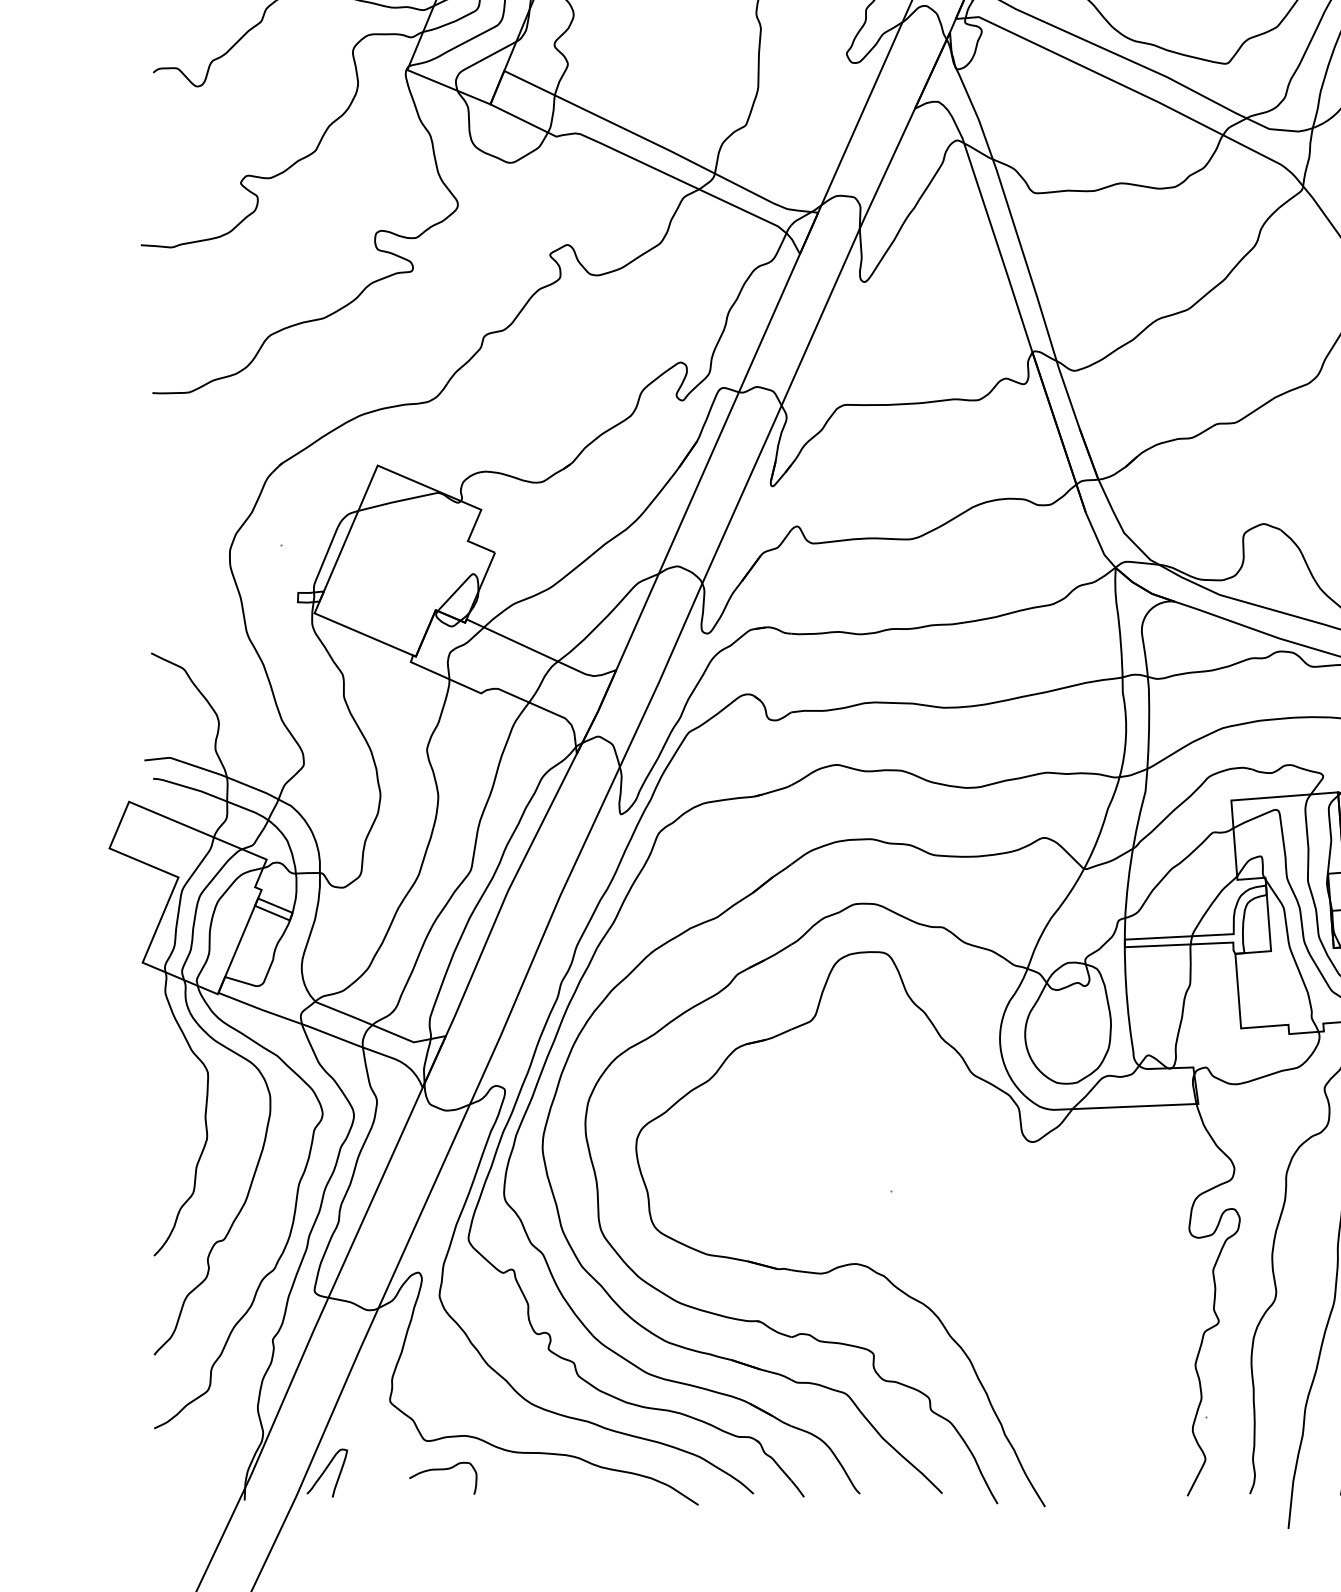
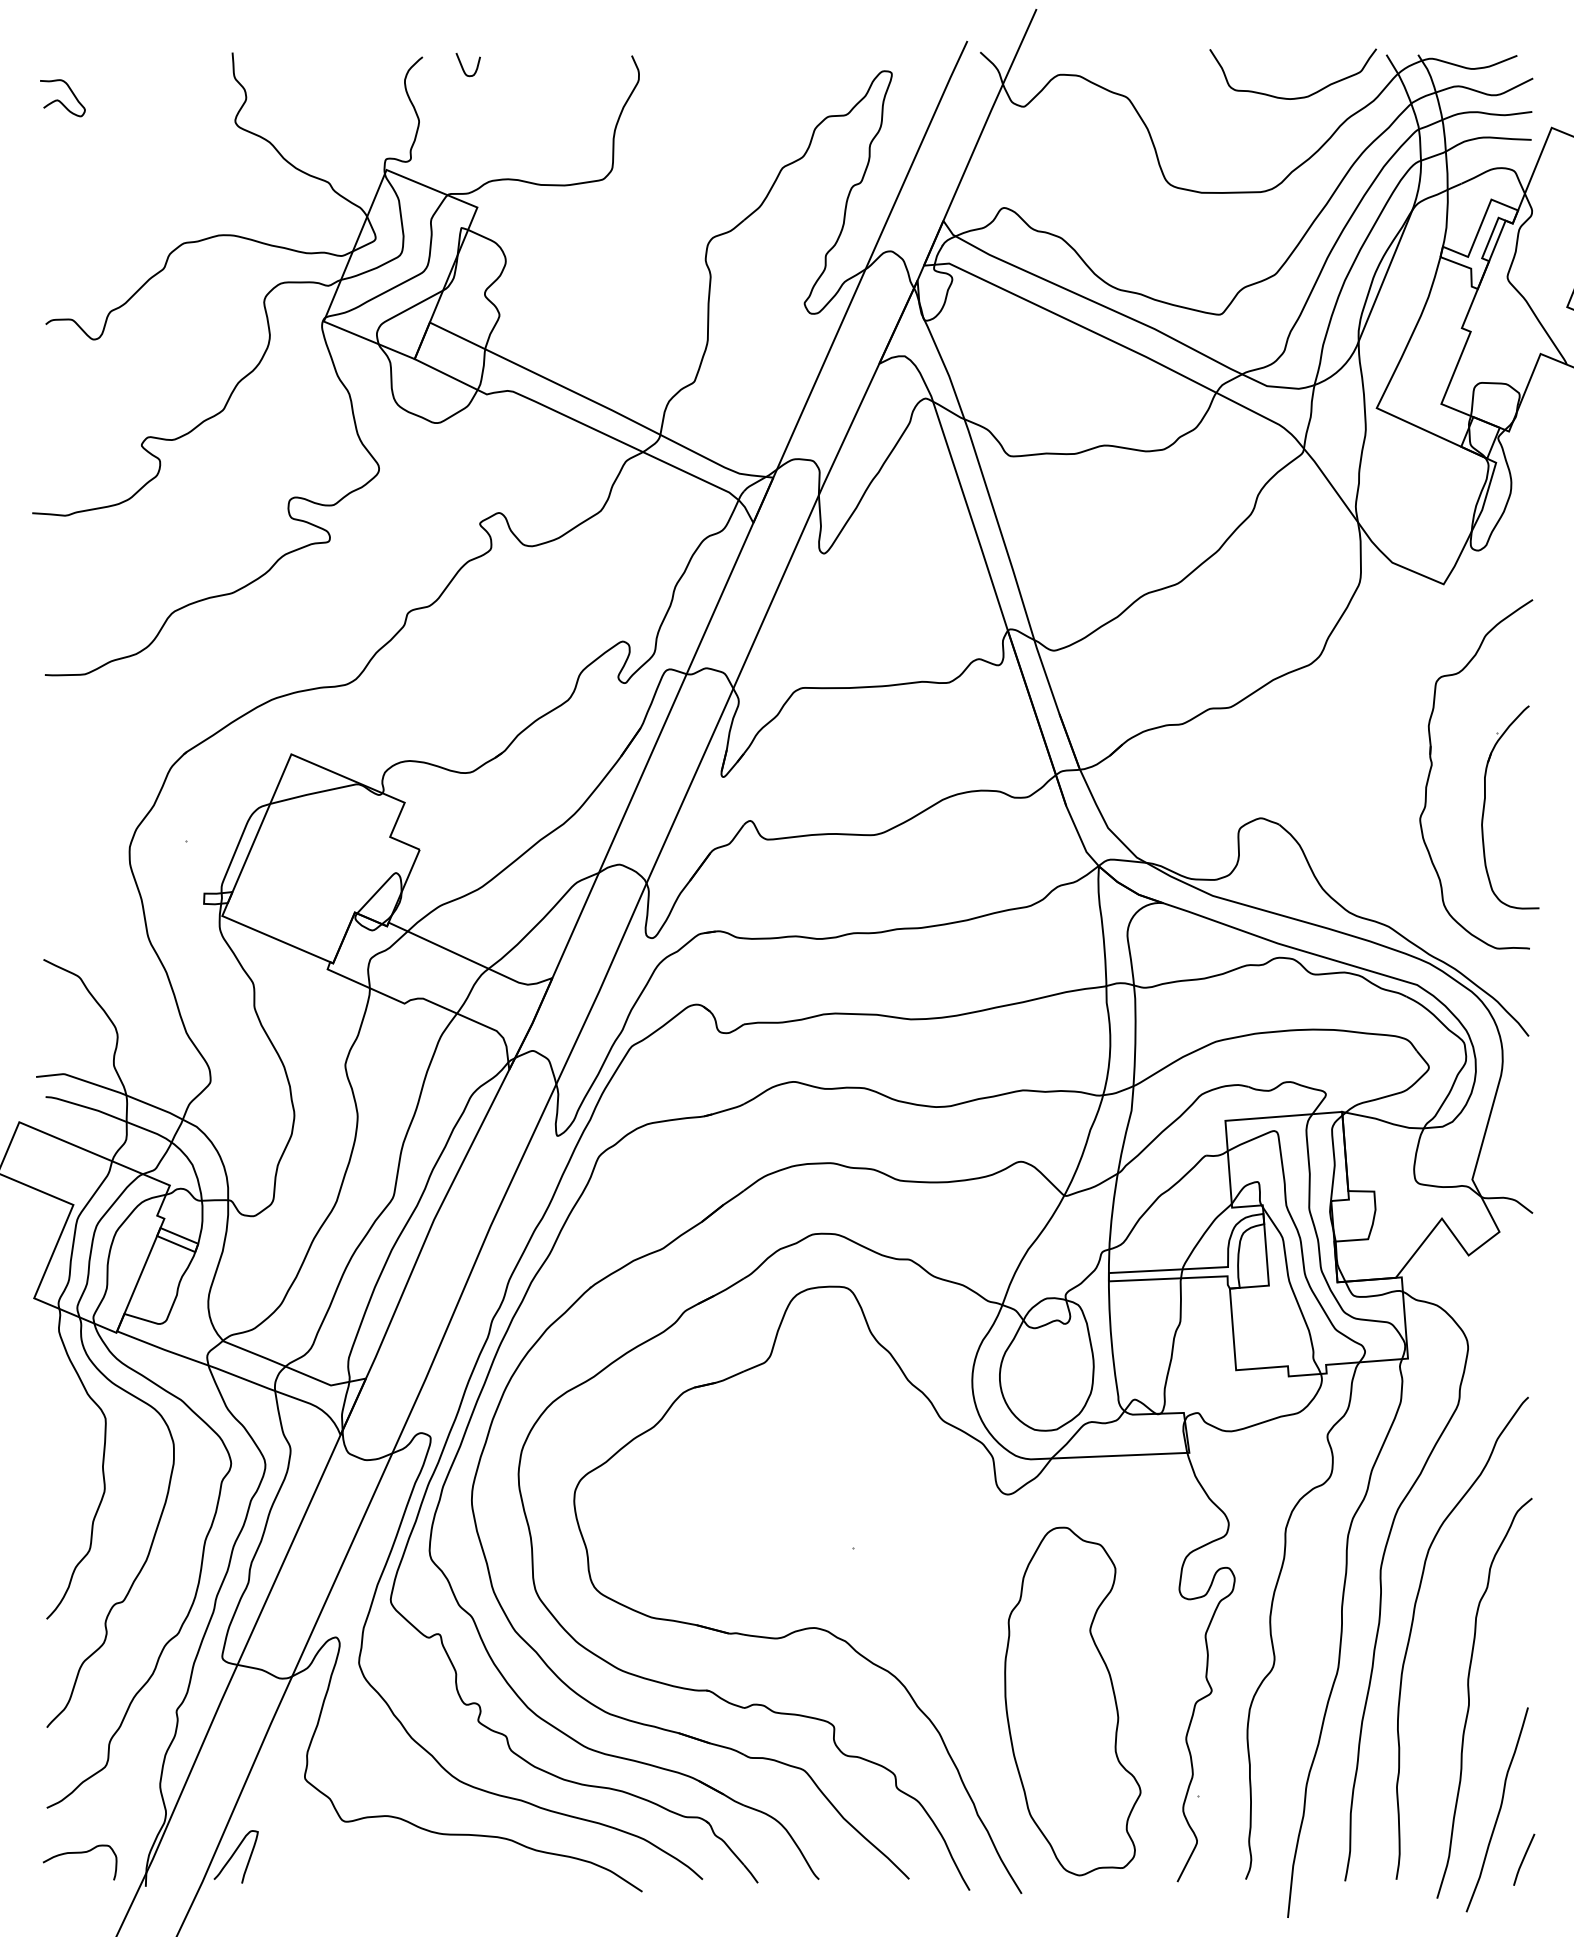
part: (1091, 1331) -> (1072, 1701), added
curve: (443, 1470) -> (80, 1853), moved

